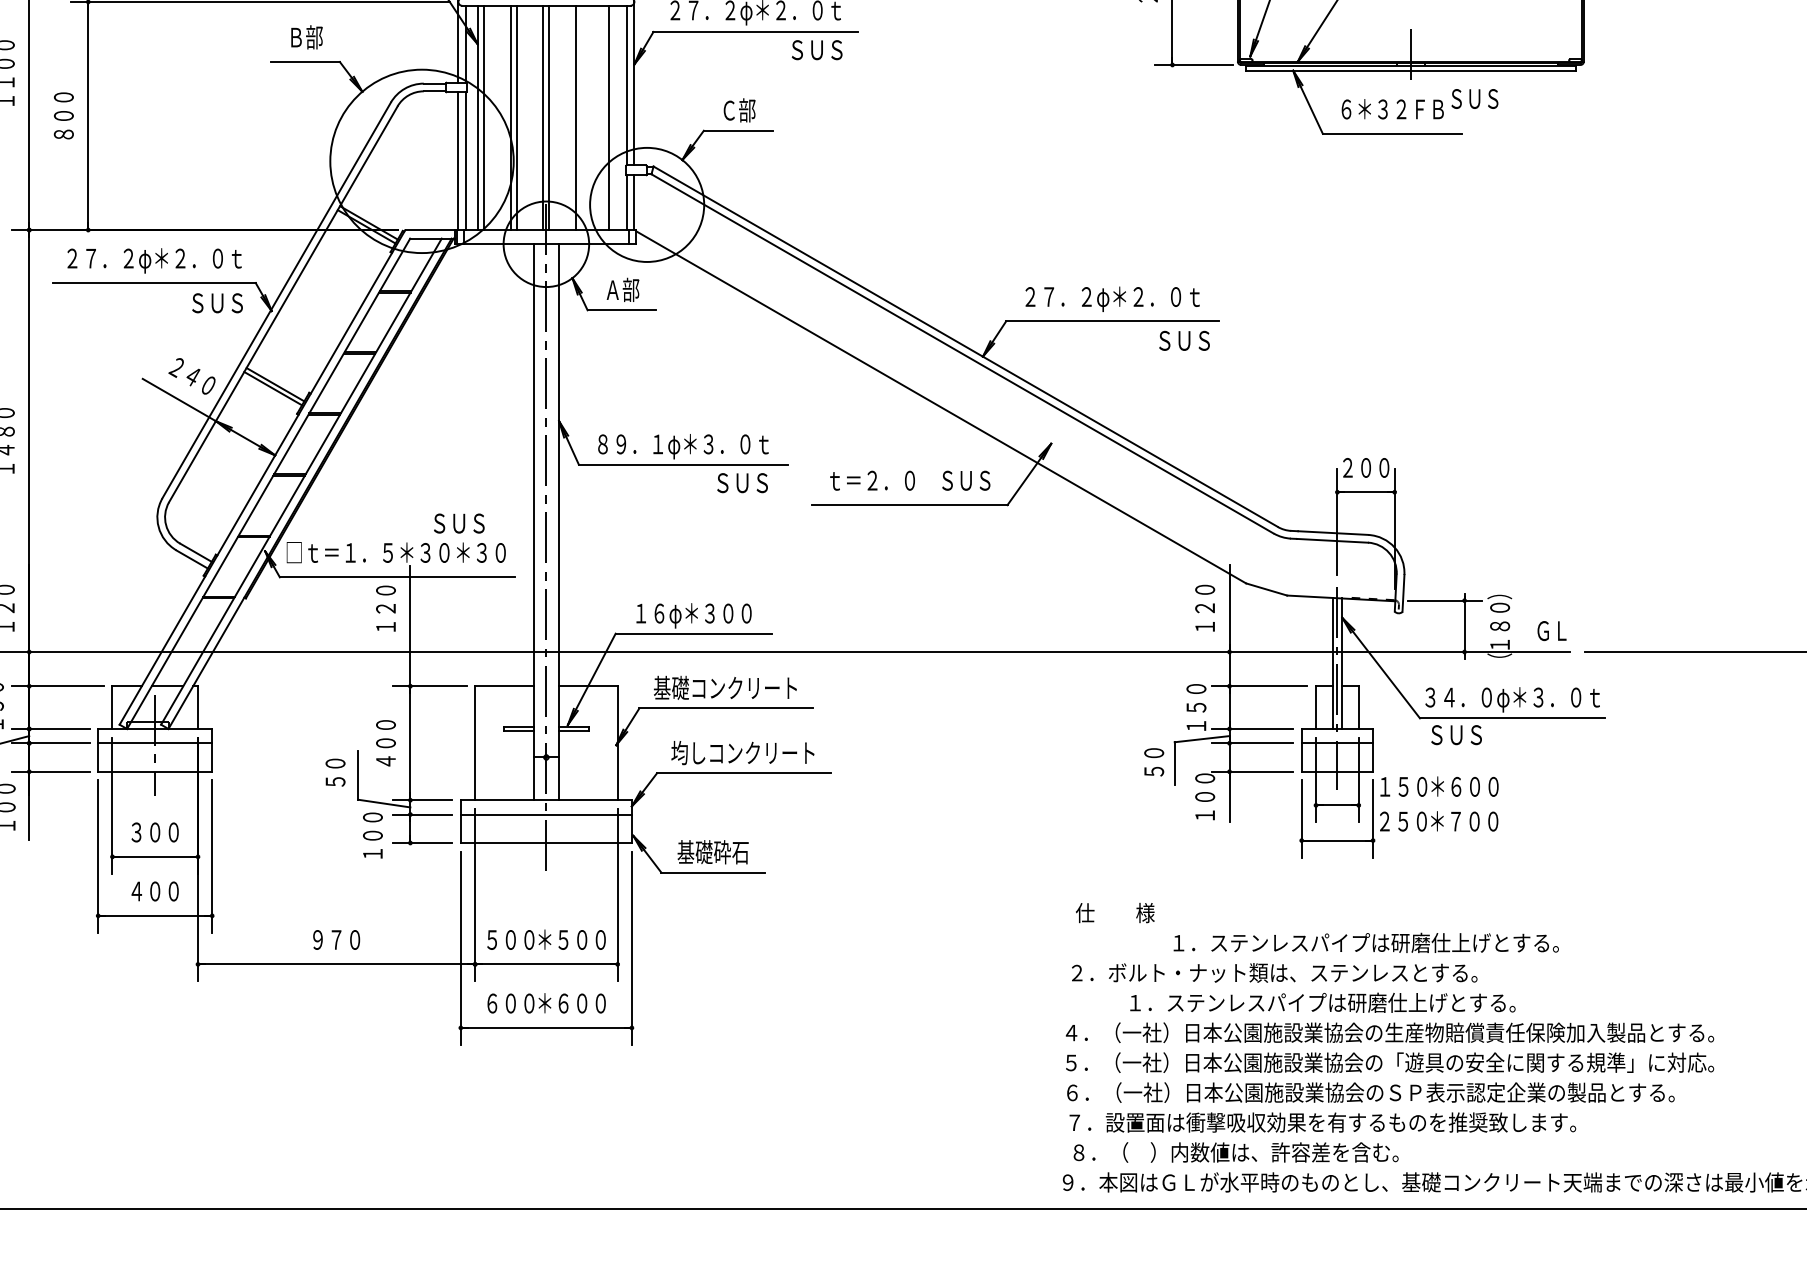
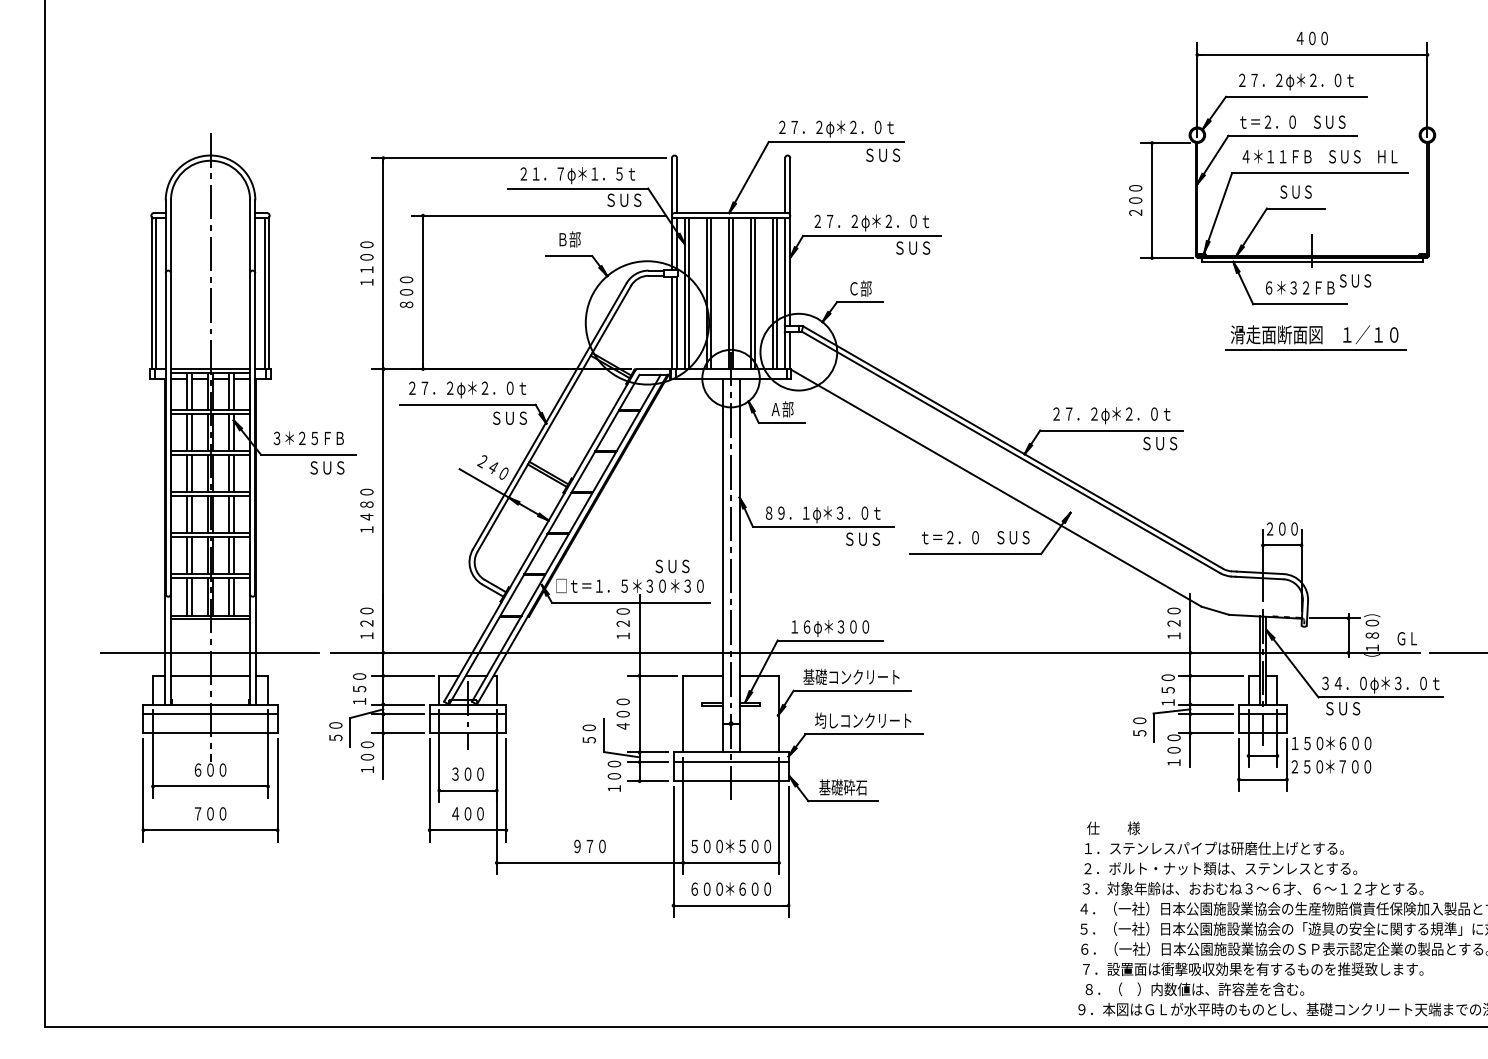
line: (582, 117) -> (755, 293), added
line: (615, 117) -> (777, 293), added
part: (1415, 183) -> (1315, 337), added
text: (1366, 943) -> (1214, 848), moved
text: (1321, 1002) -> (1252, 888), １．ステンレスパイプは研磨仕上げとする。 -> ３．対象年齢は、おおむね３～６才、６～１２才とする。

